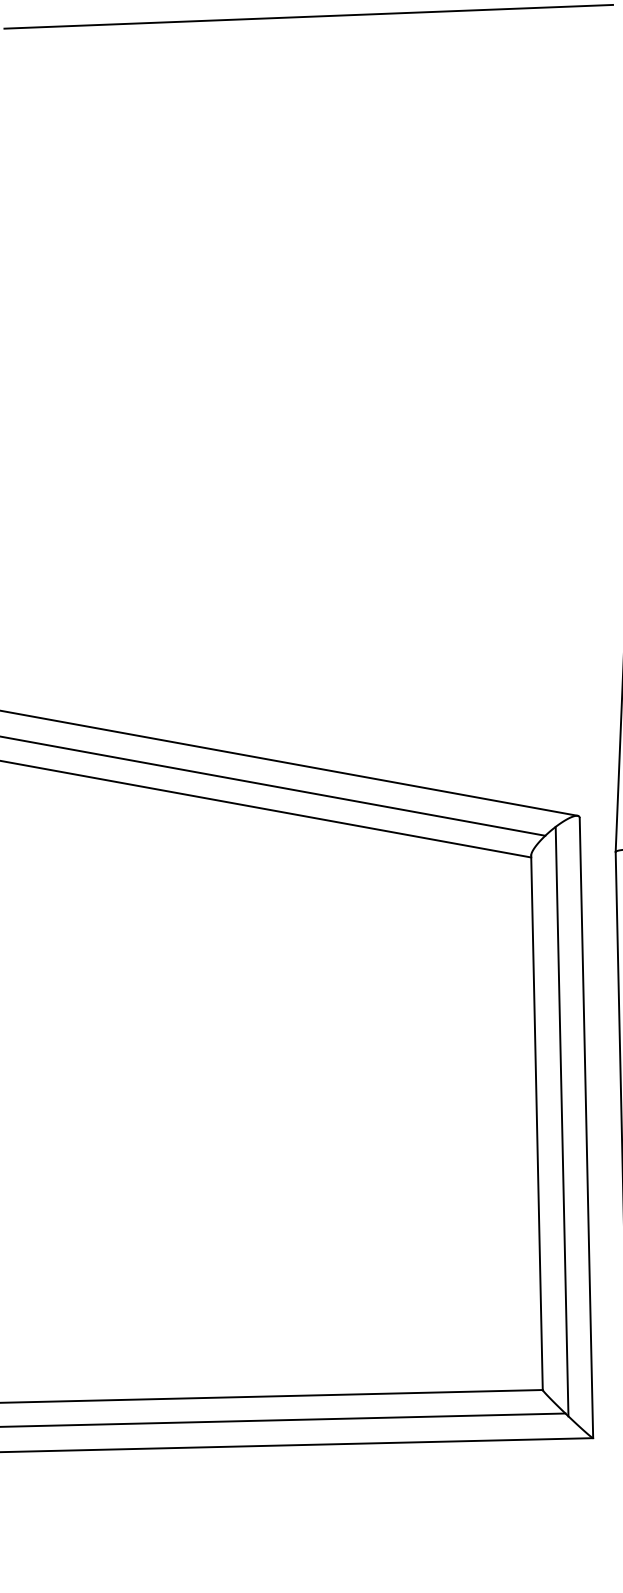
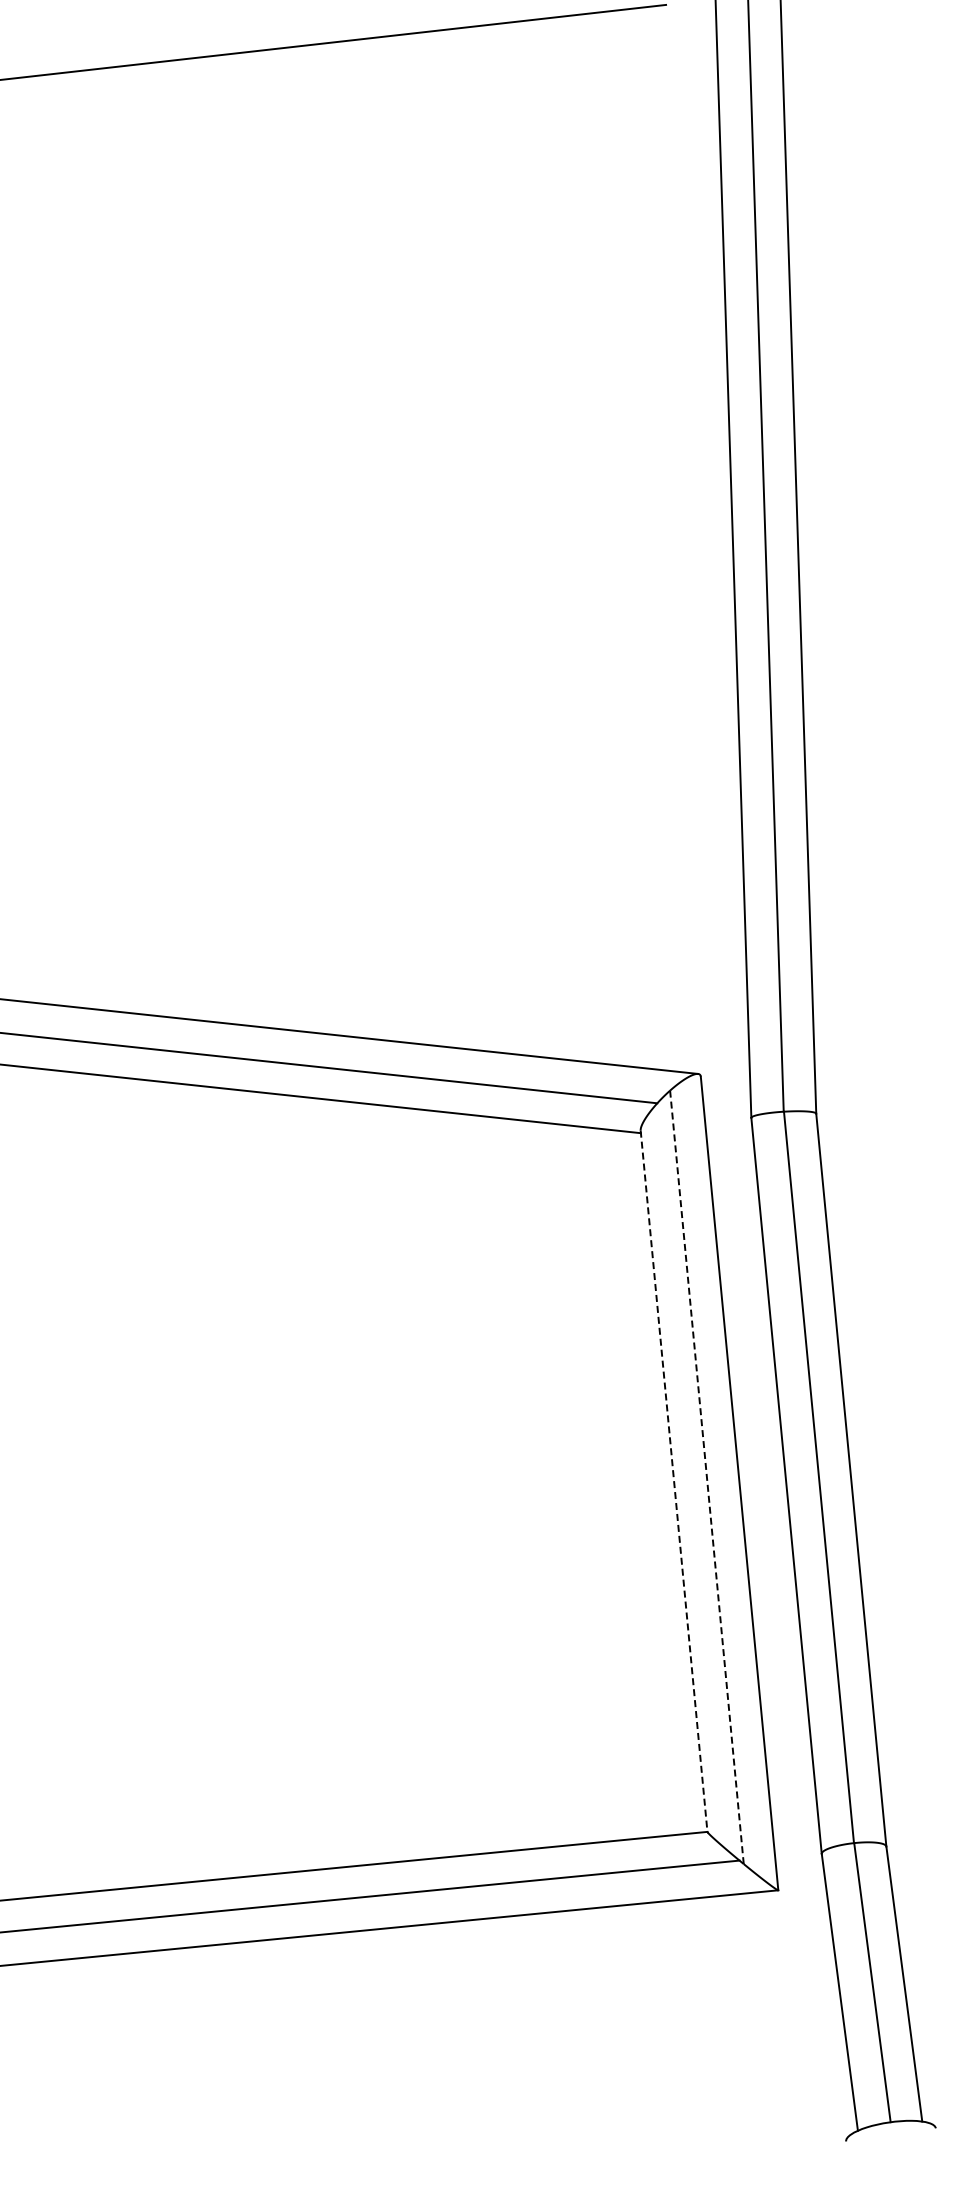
line: (561, 1121) -> (706, 1477), solid -> dashed
line: (537, 1122) -> (674, 1481), solid -> dashed

